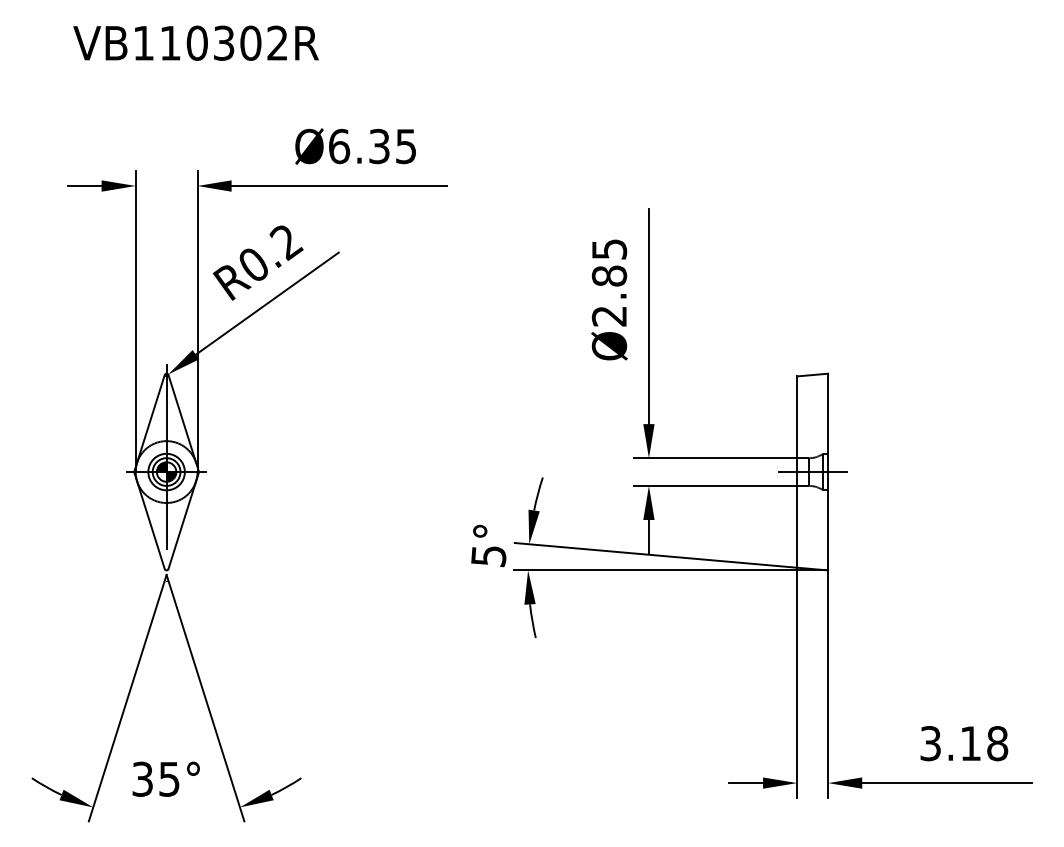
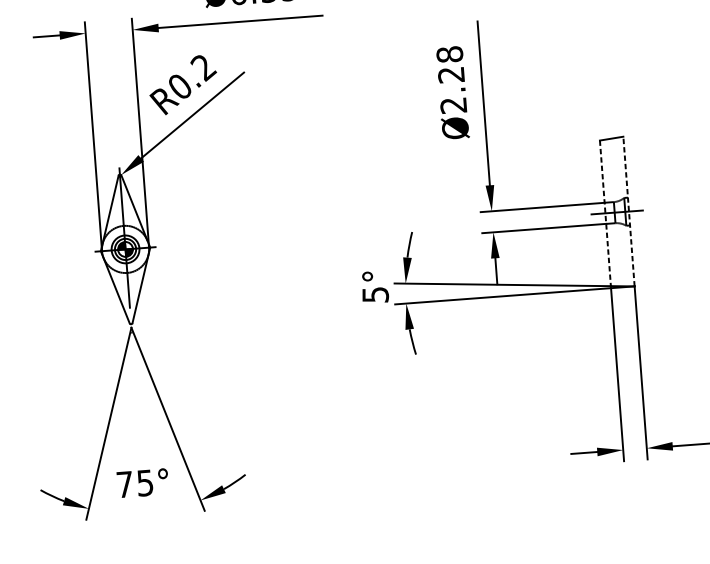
text: (609, 262) -> (450, 64), Ø2.85 -> Ø2.28
line: (828, 471) -> (629, 211), solid -> dashed
line: (797, 472) -> (605, 213), solid -> dashed
text: (142, 778) -> (124, 484), 35° -> 75°

